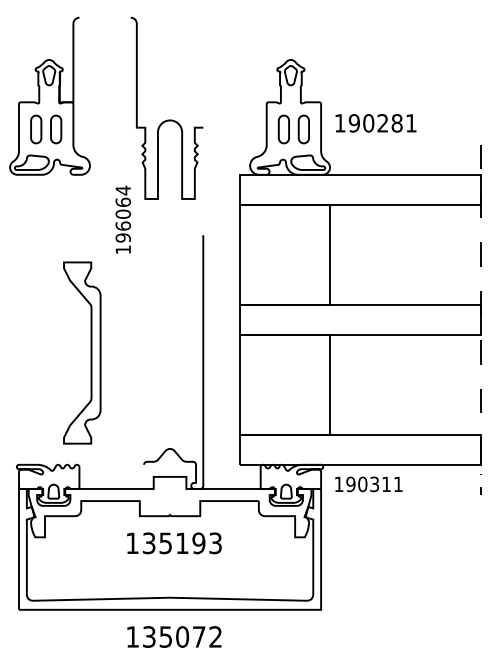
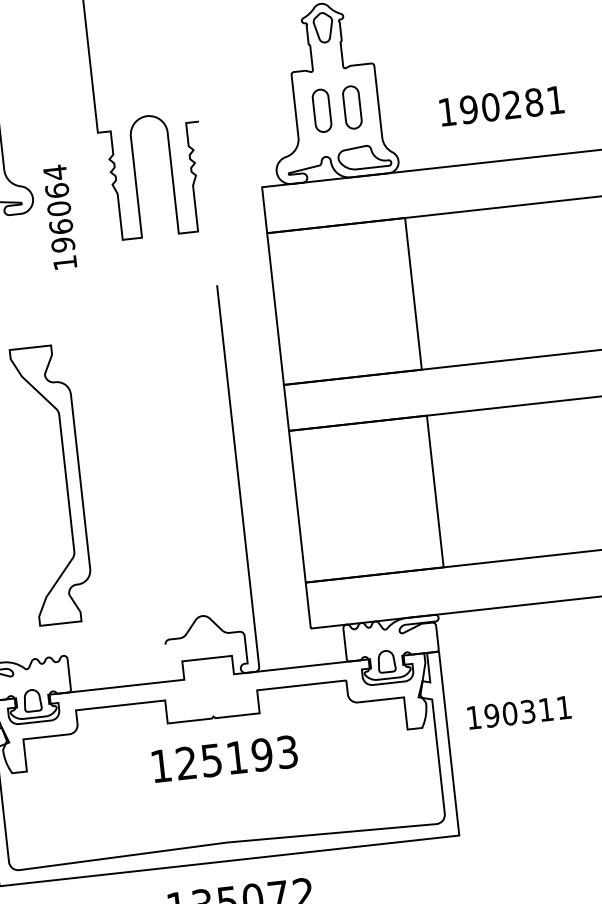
text: (375, 123) -> (501, 106), moved
text: (122, 219) -> (58, 216), moved
text: (368, 484) -> (518, 712), moved
text: (148, 543) -> (185, 763), 135193 -> 125193

